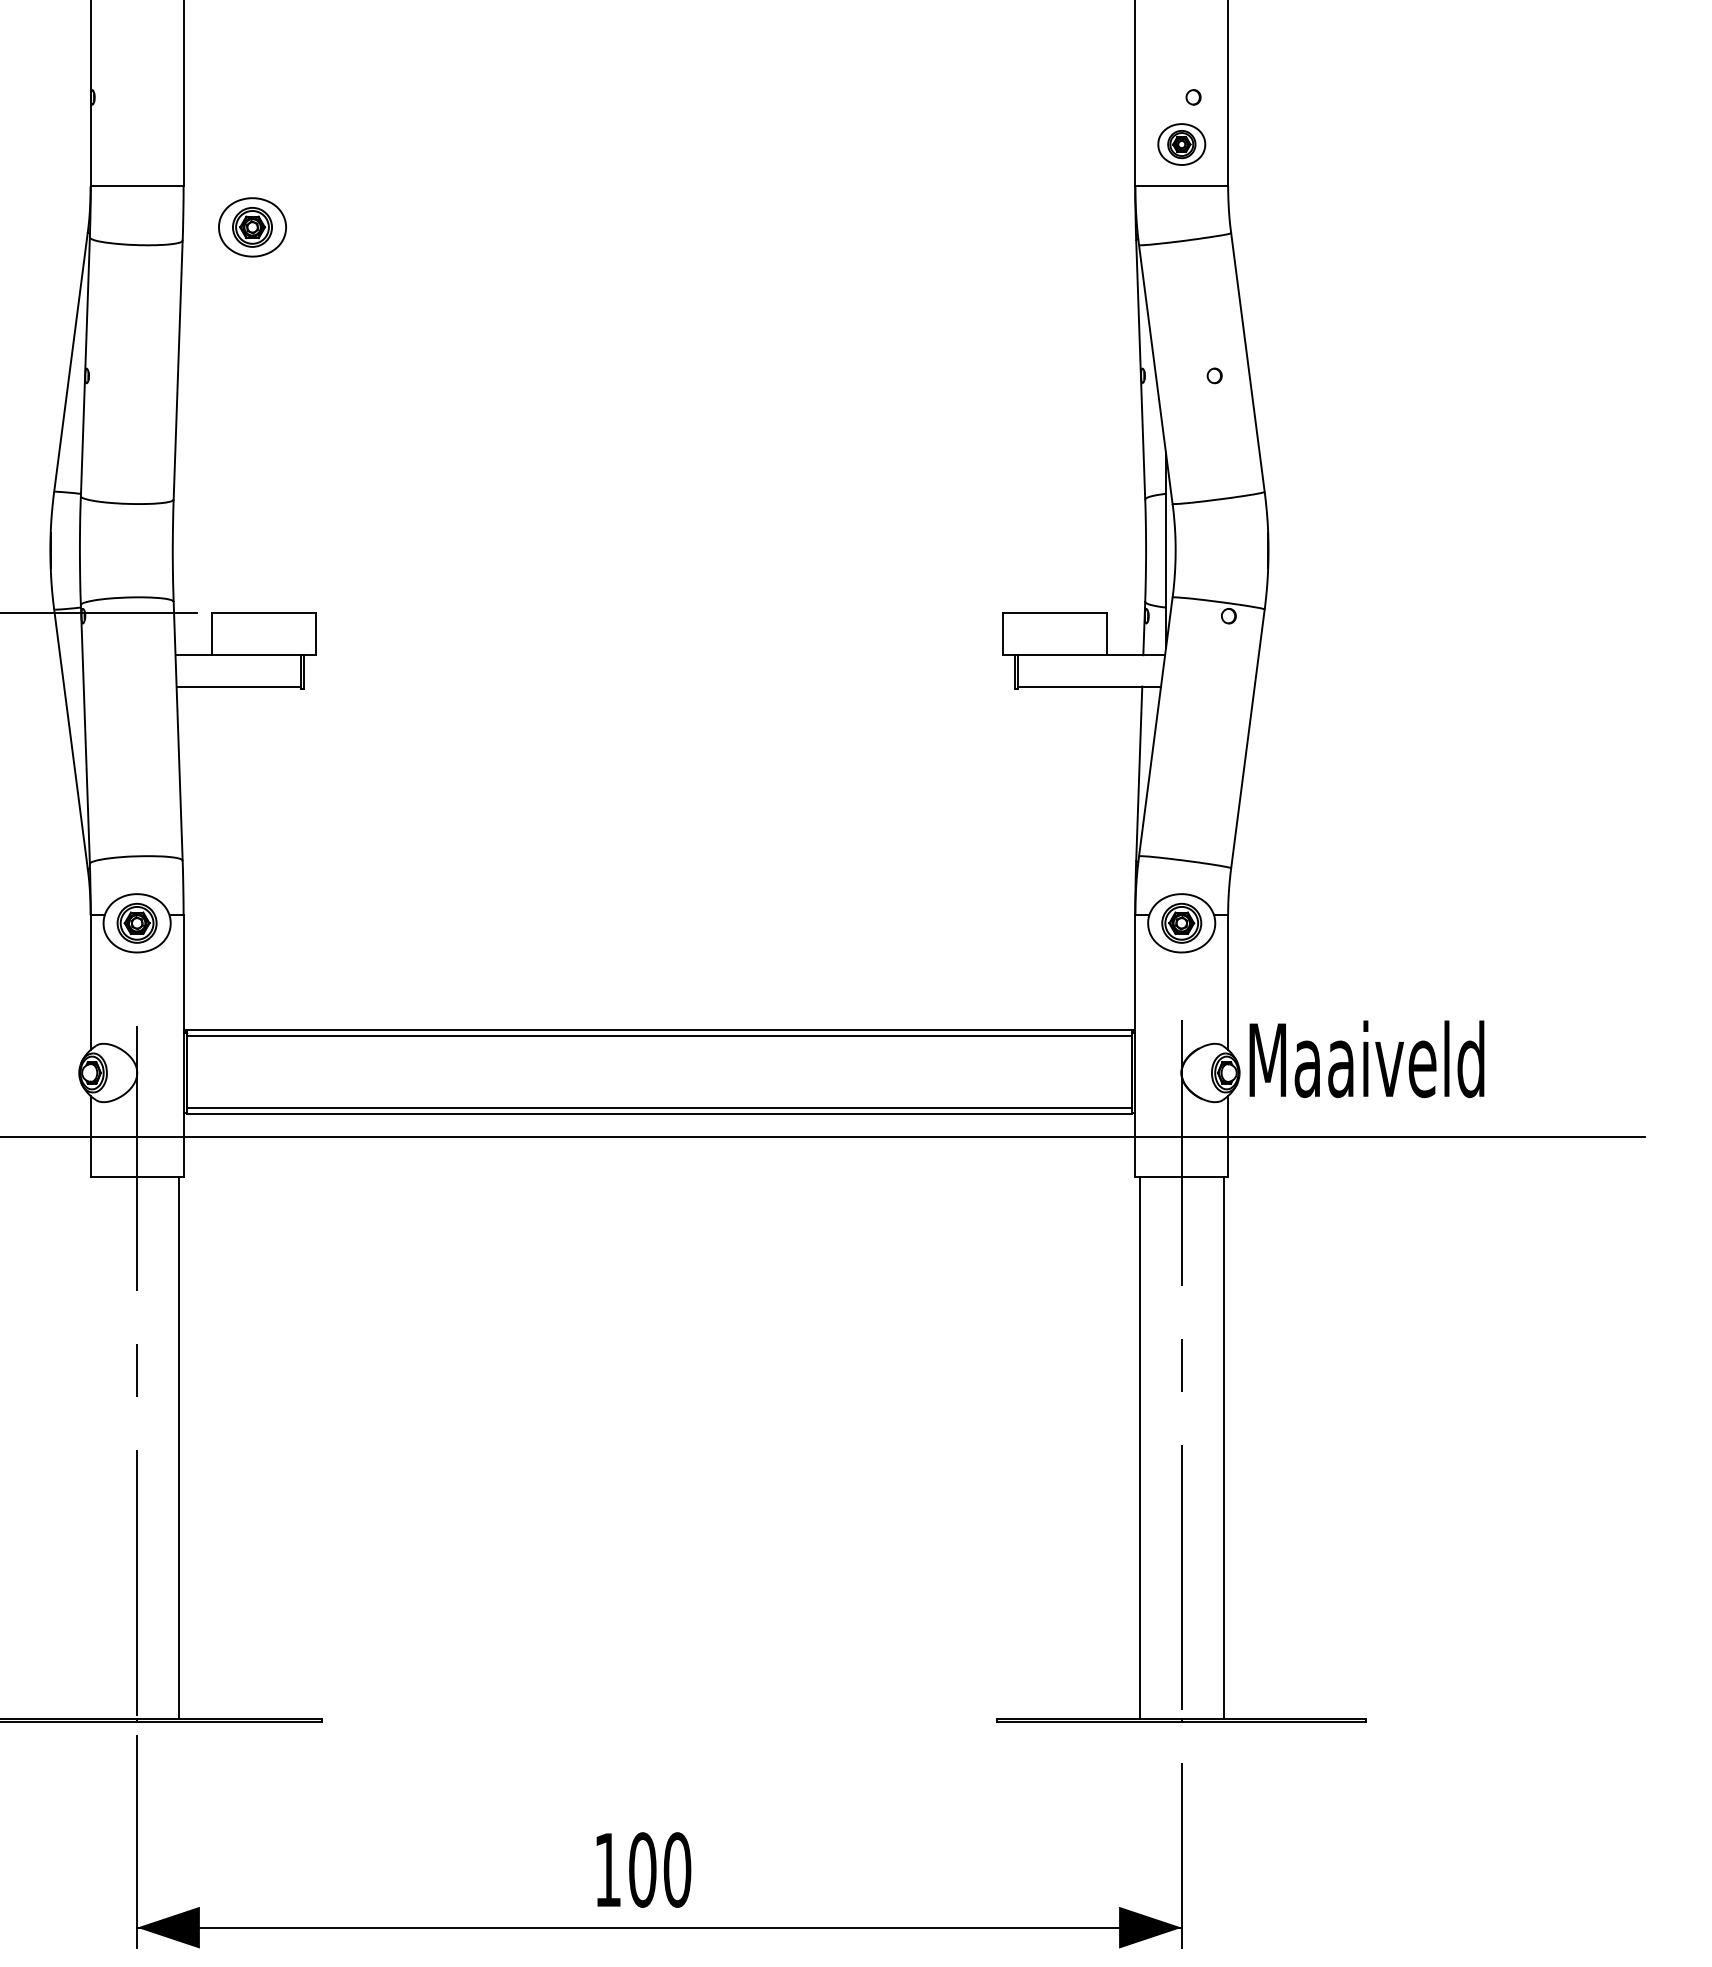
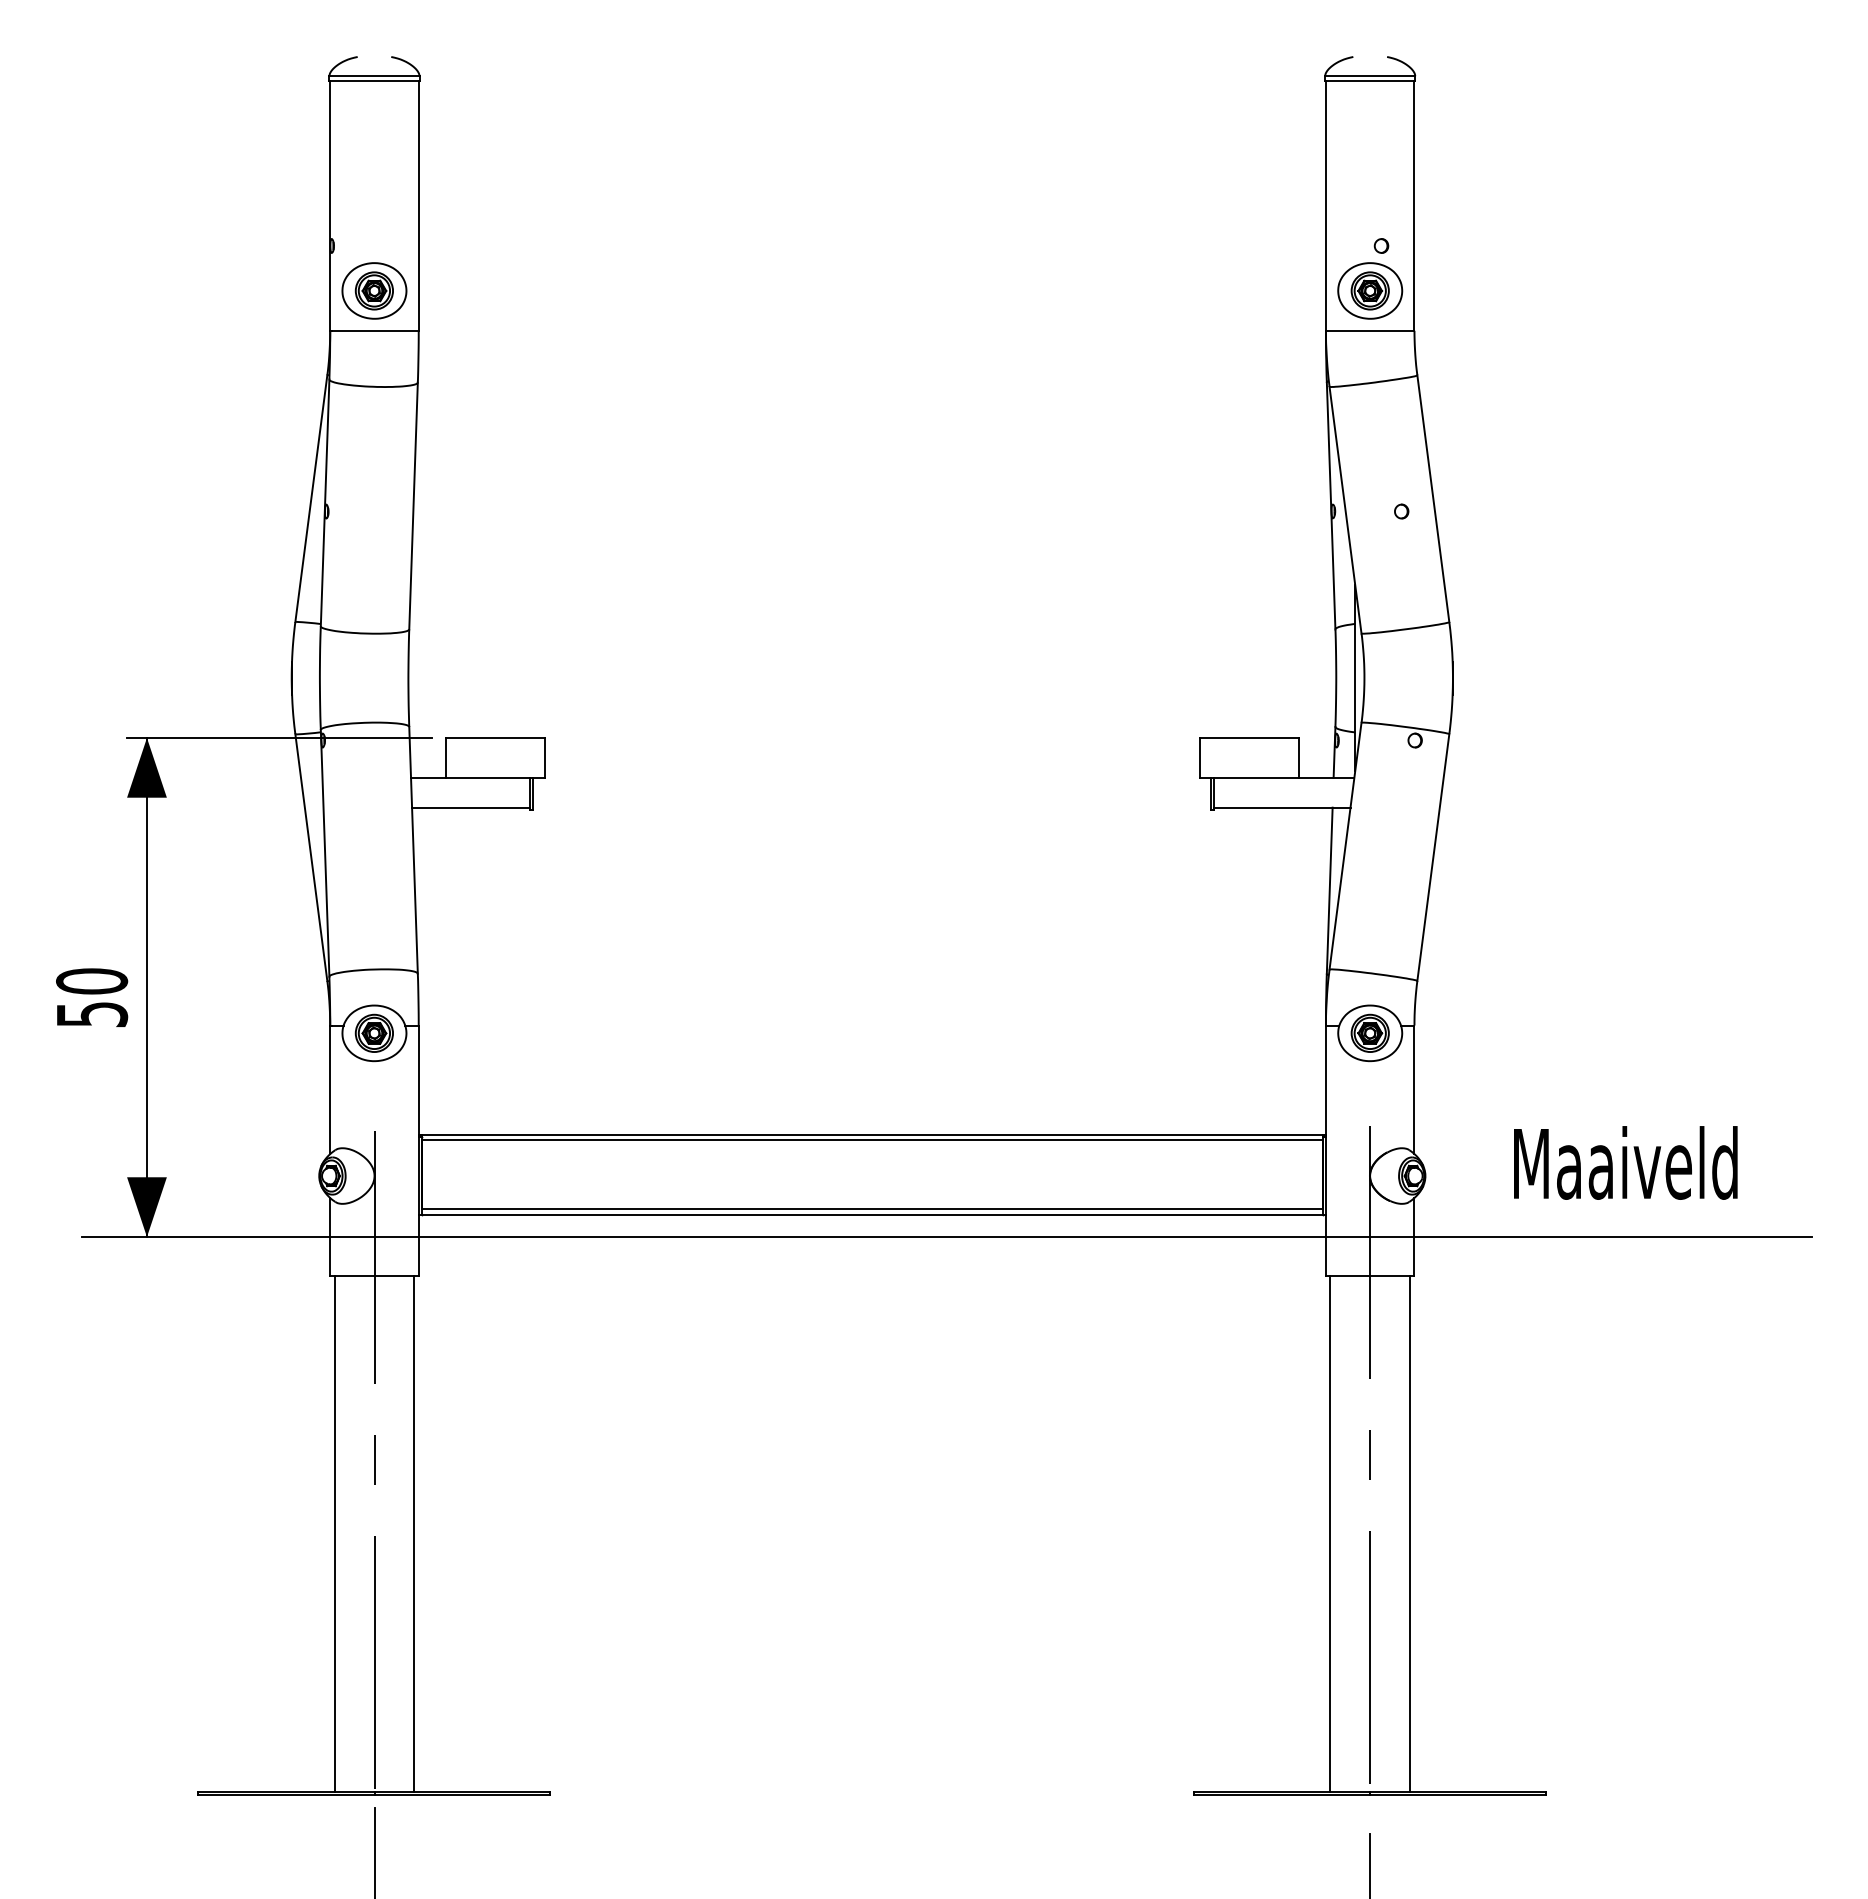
part: (1182, 144) -> (1370, 290), size x1.43
part: (252, 226) -> (374, 290), moved
text: (1366, 1058) -> (1625, 1162), moved
line: (95, 1447) -> (334, 1533), added

